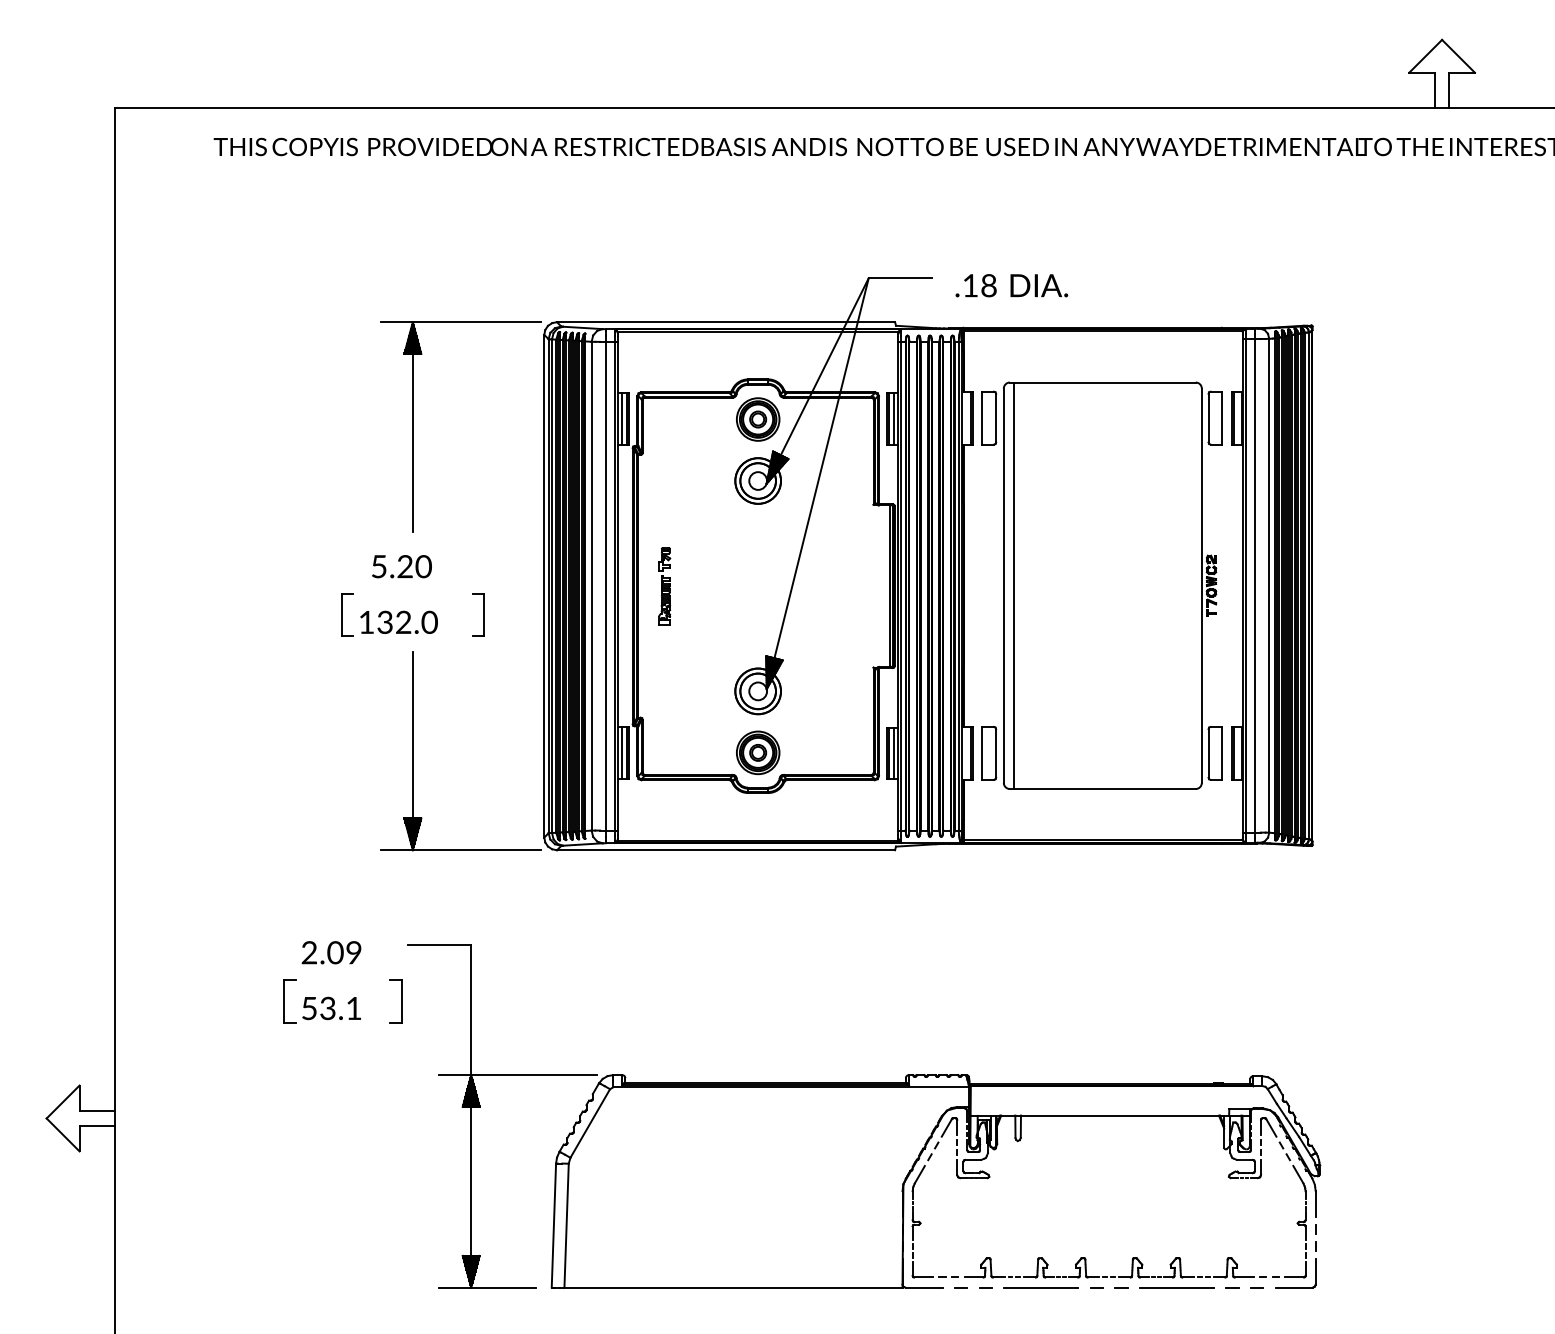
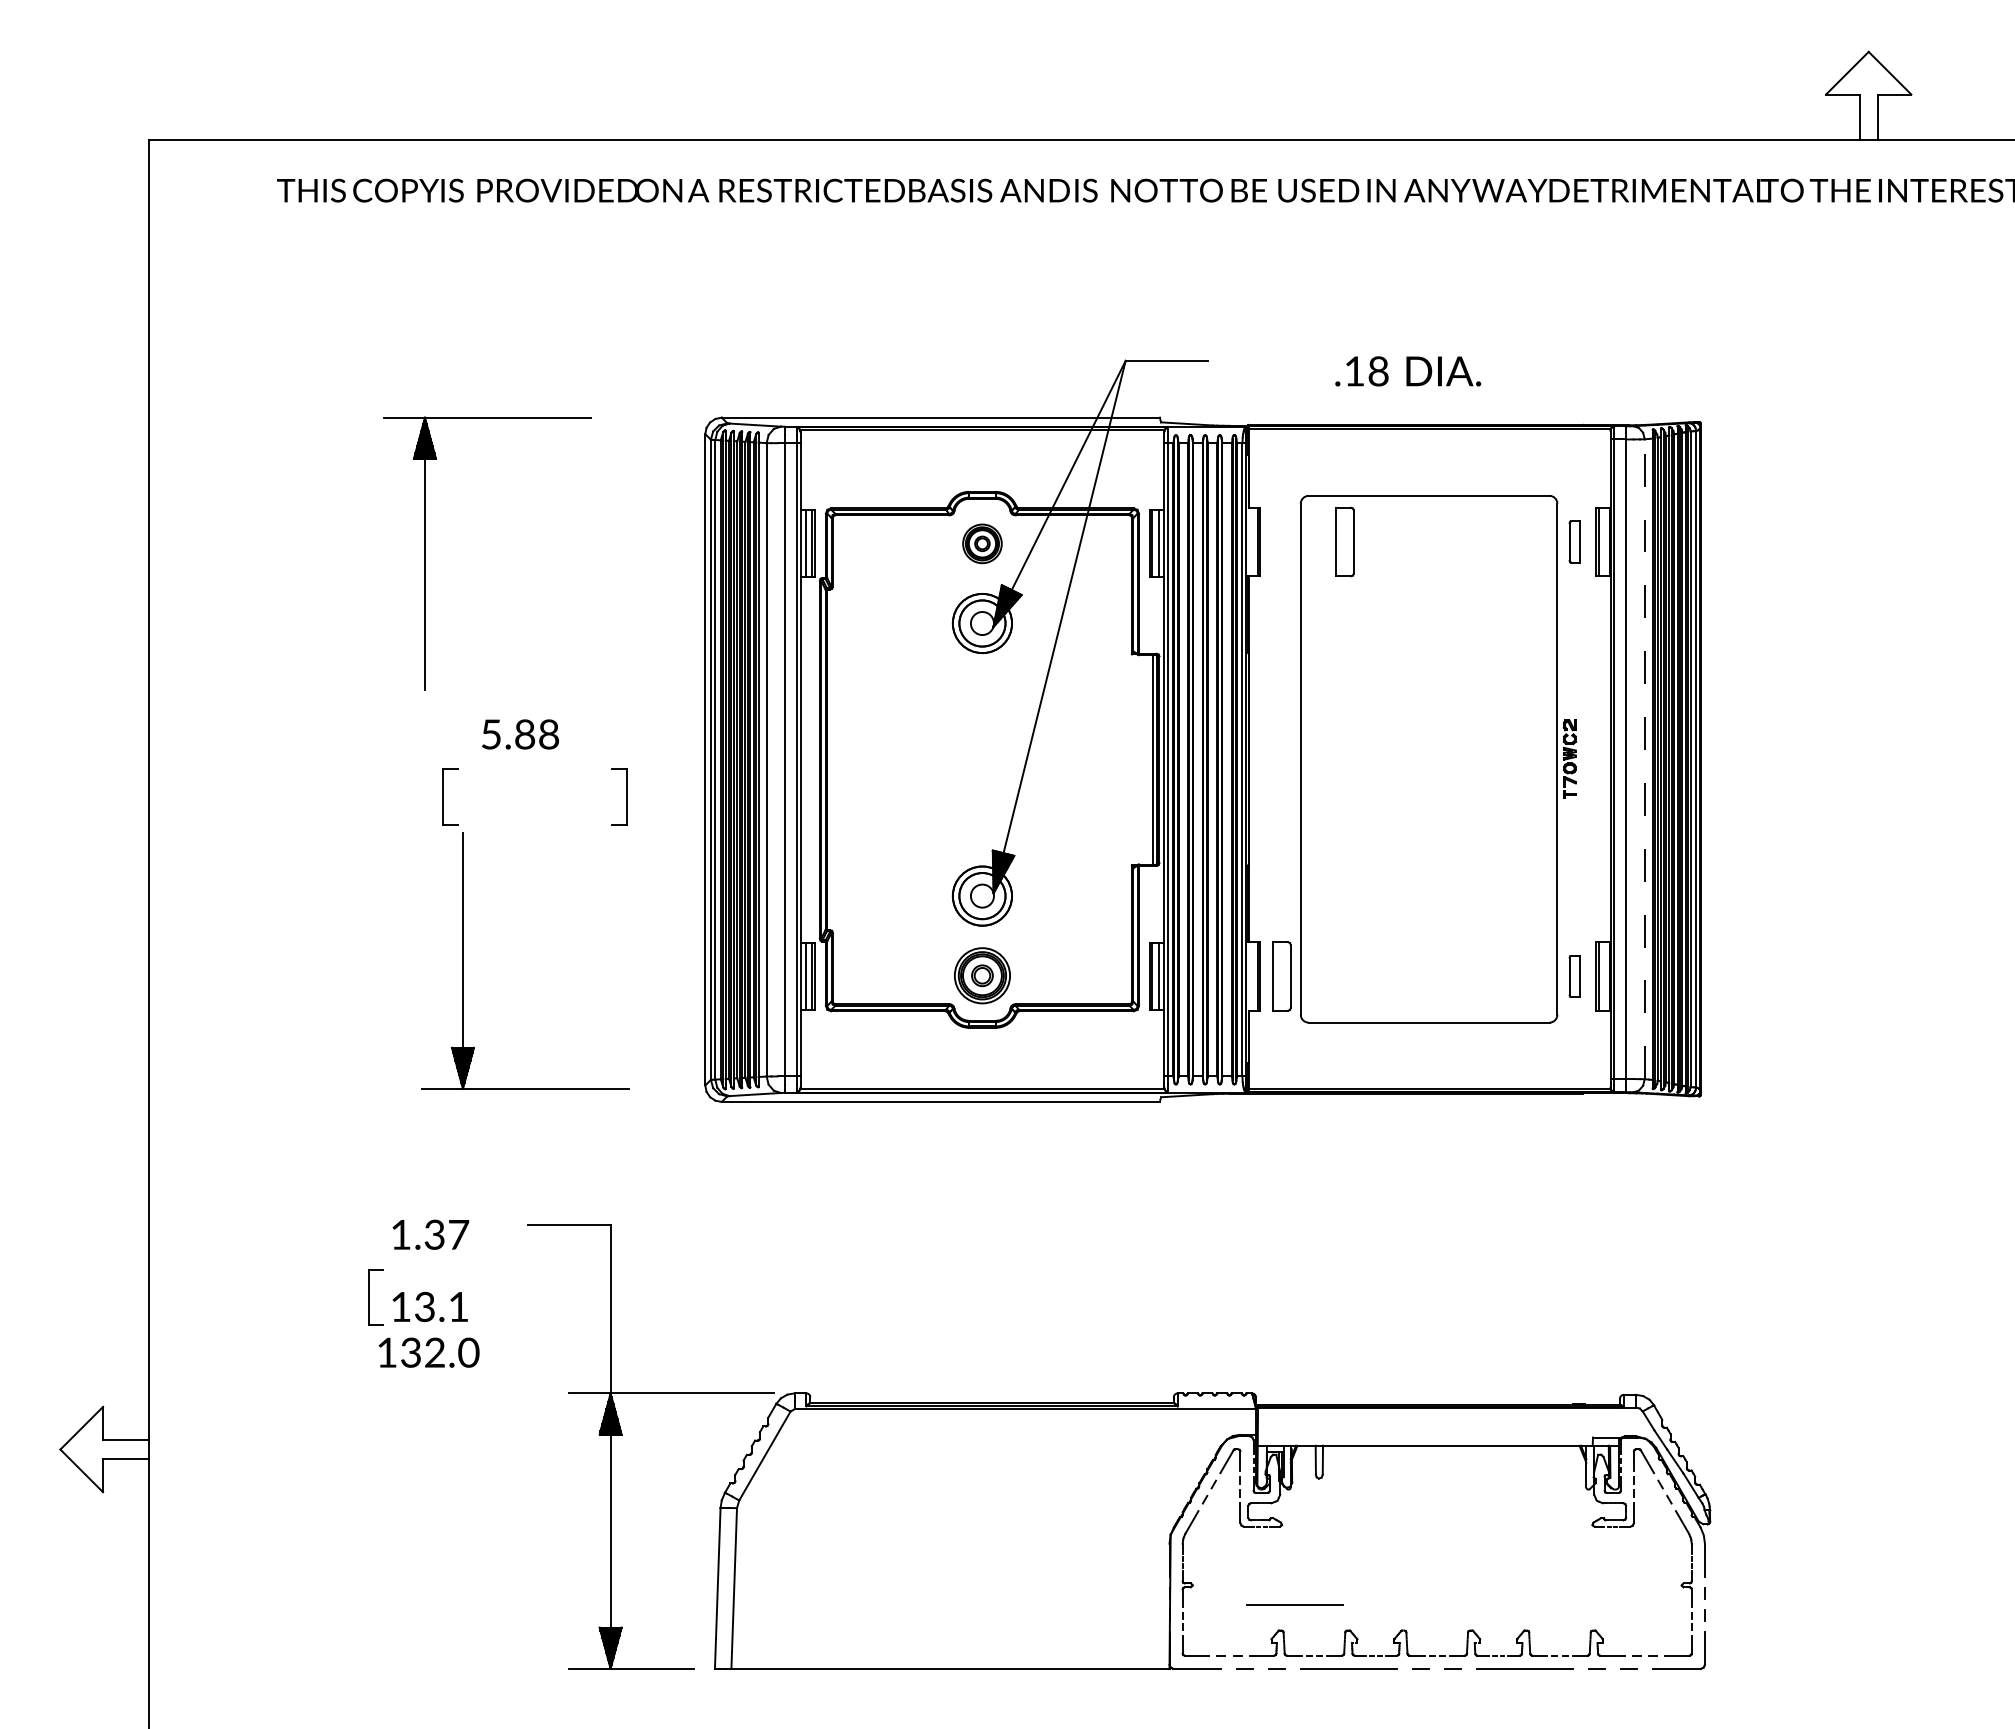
text: (1012, 285) -> (1408, 371), moved
part: (988, 417) -> (1344, 541), moved
part: (1215, 417) -> (1574, 541), size x0.6
part: (758, 419) -> (982, 543), size x0.7
part: (413, 427) -> (425, 553), moved
text: (414, 566) -> (537, 734), 5.20 -> 5.88
part: (664, 585) -> (861, 759), removed
line: (1013, 585) -> (1313, 758), removed
line: (1269, 585) -> (1644, 759), solid -> dashed
text: (398, 622) -> (428, 1352), moved
part: (413, 751) -> (463, 960), moved
part: (1215, 753) -> (1574, 976), size x0.6
text: (332, 952) -> (430, 1234), 2.09 -> 1.37
part: (401, 1001) -> (520, 1297), removed
text: (309, 1008) -> (400, 1307), 53.1 -> 13.1
line: (998, 1238) -> (1294, 1604), added

